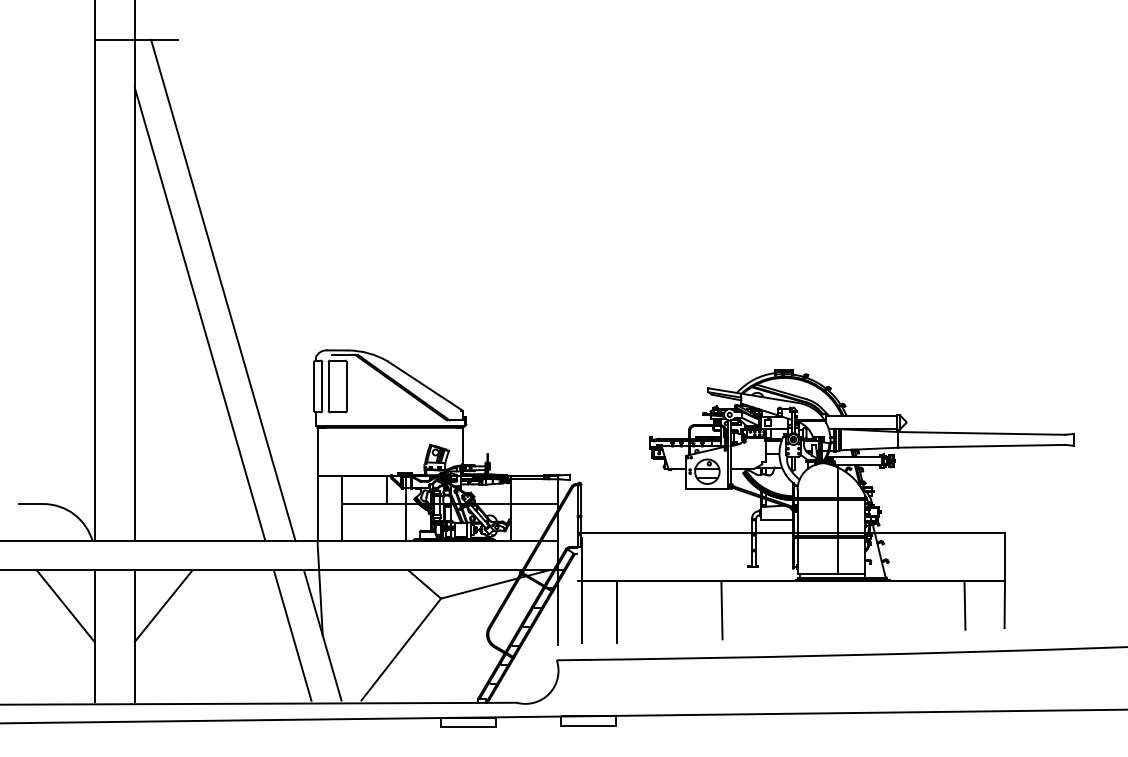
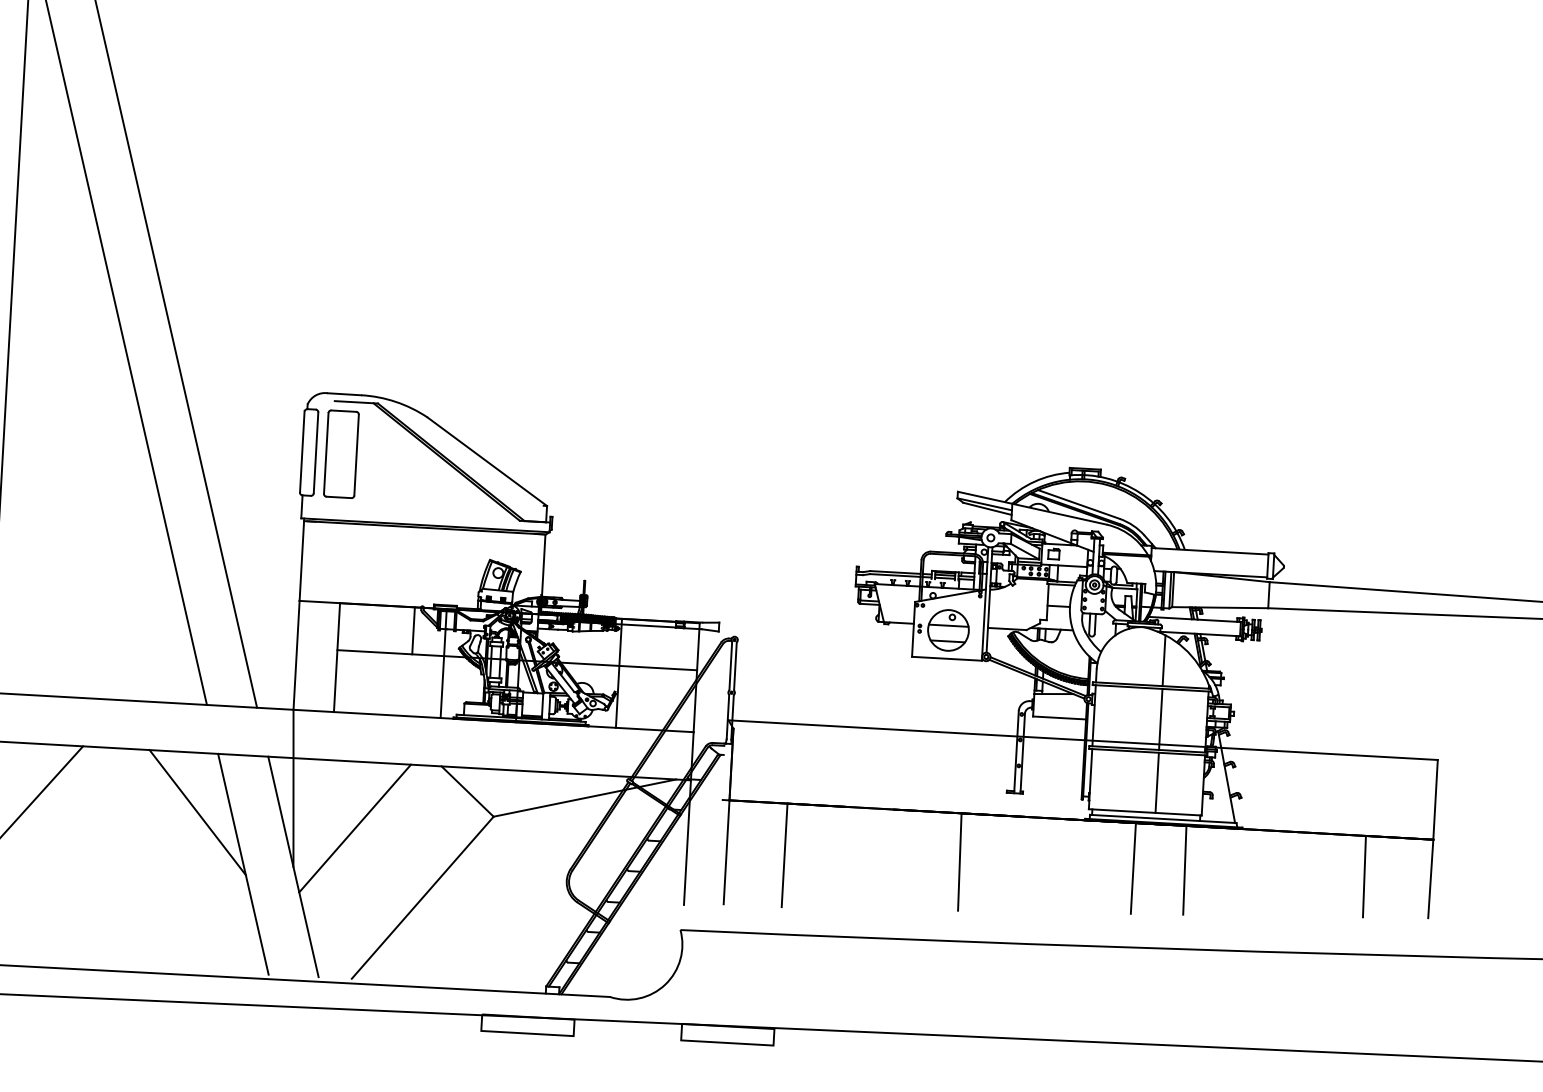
line: (263, 605) -> (197, 811), added
line: (826, 607) -> (1133, 867), added
line: (856, 607) -> (1183, 870), added
line: (358, 610) -> (355, 828), added

